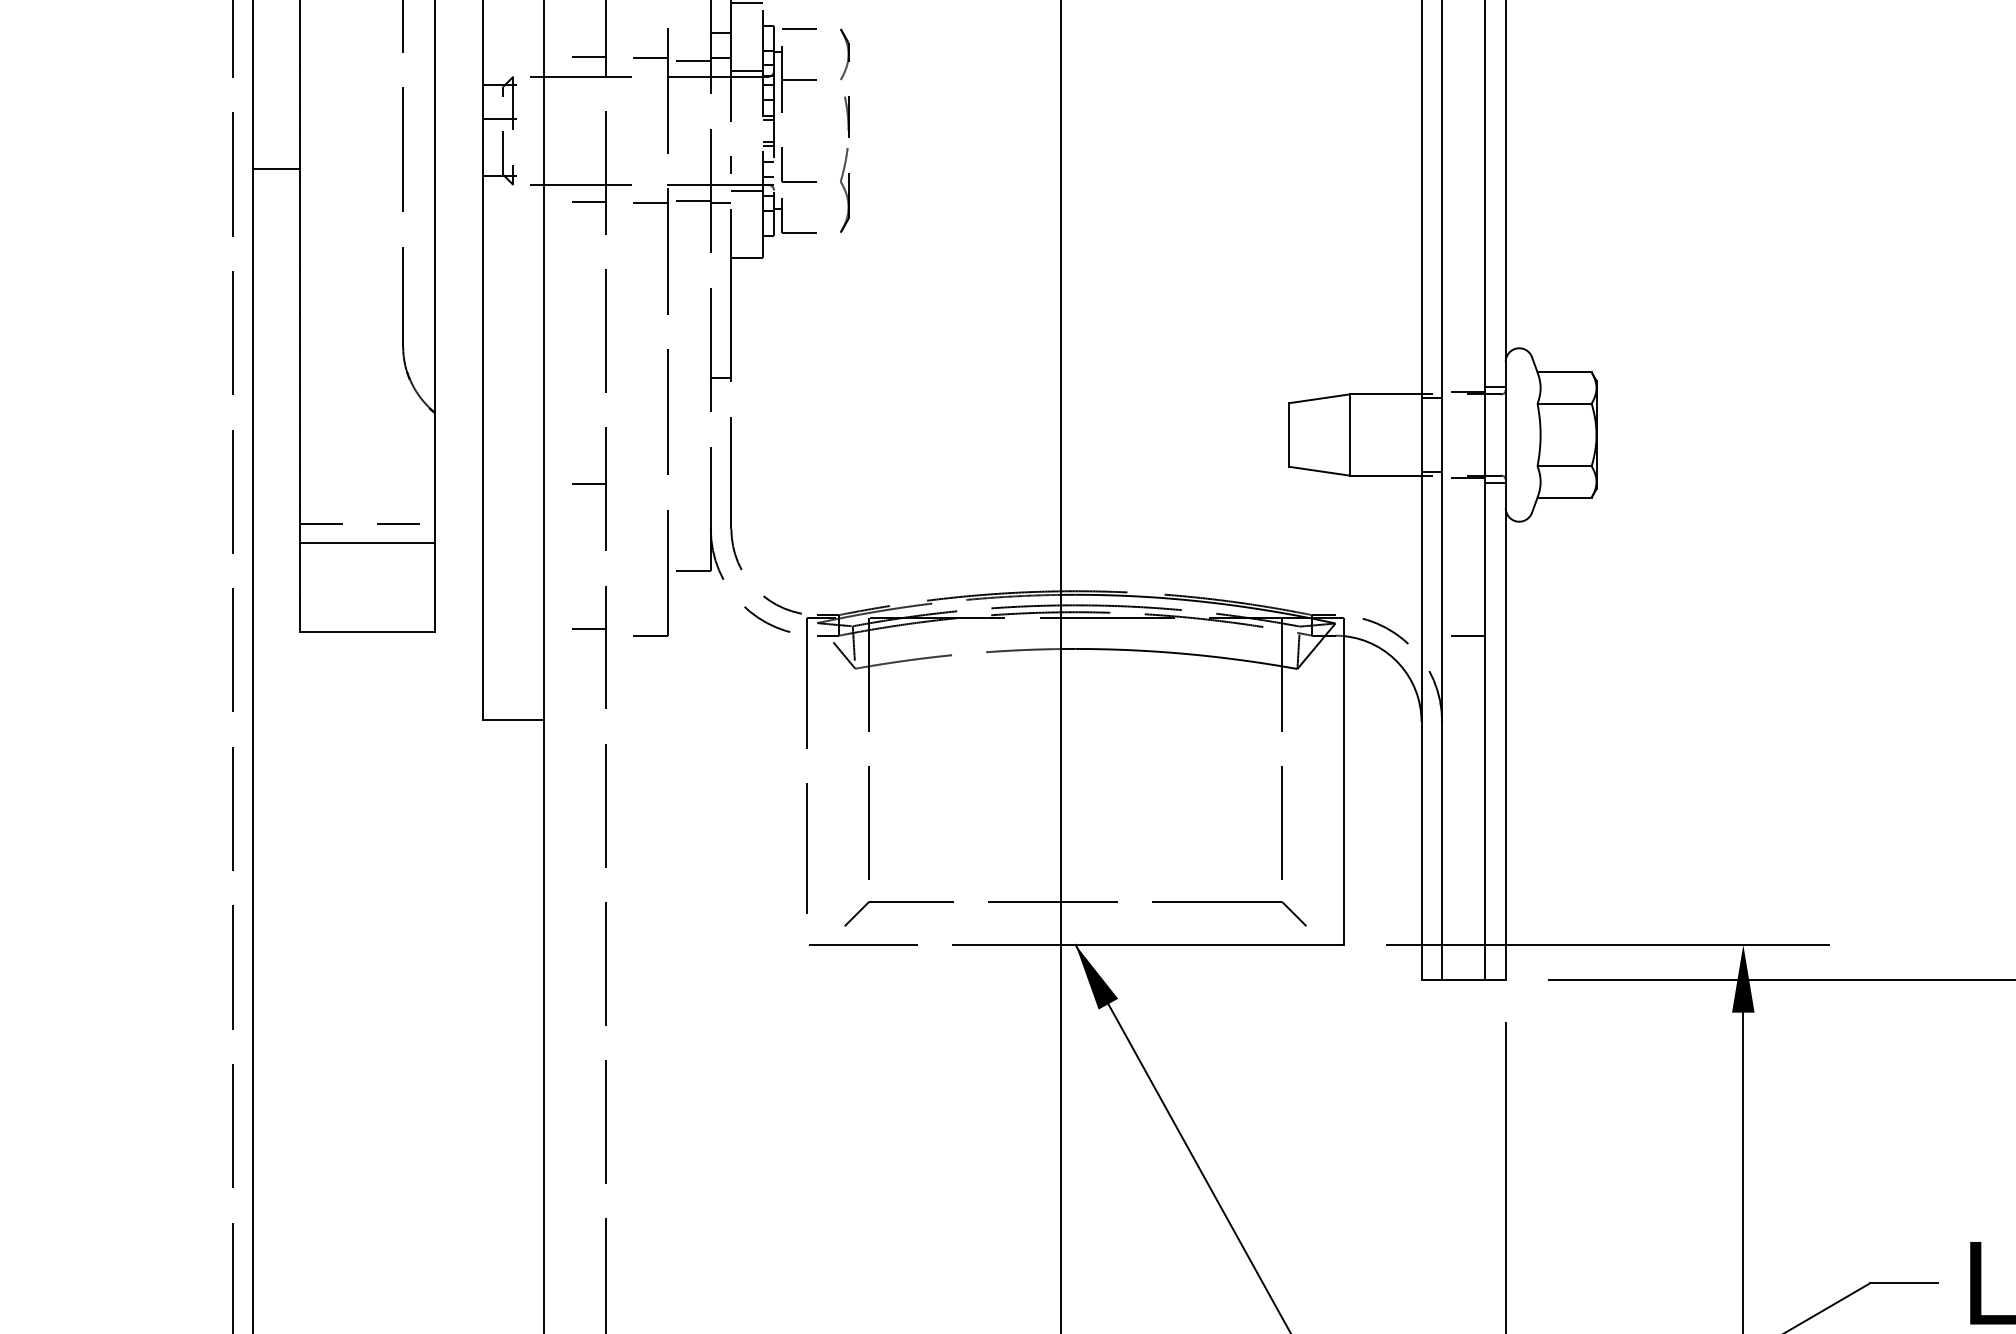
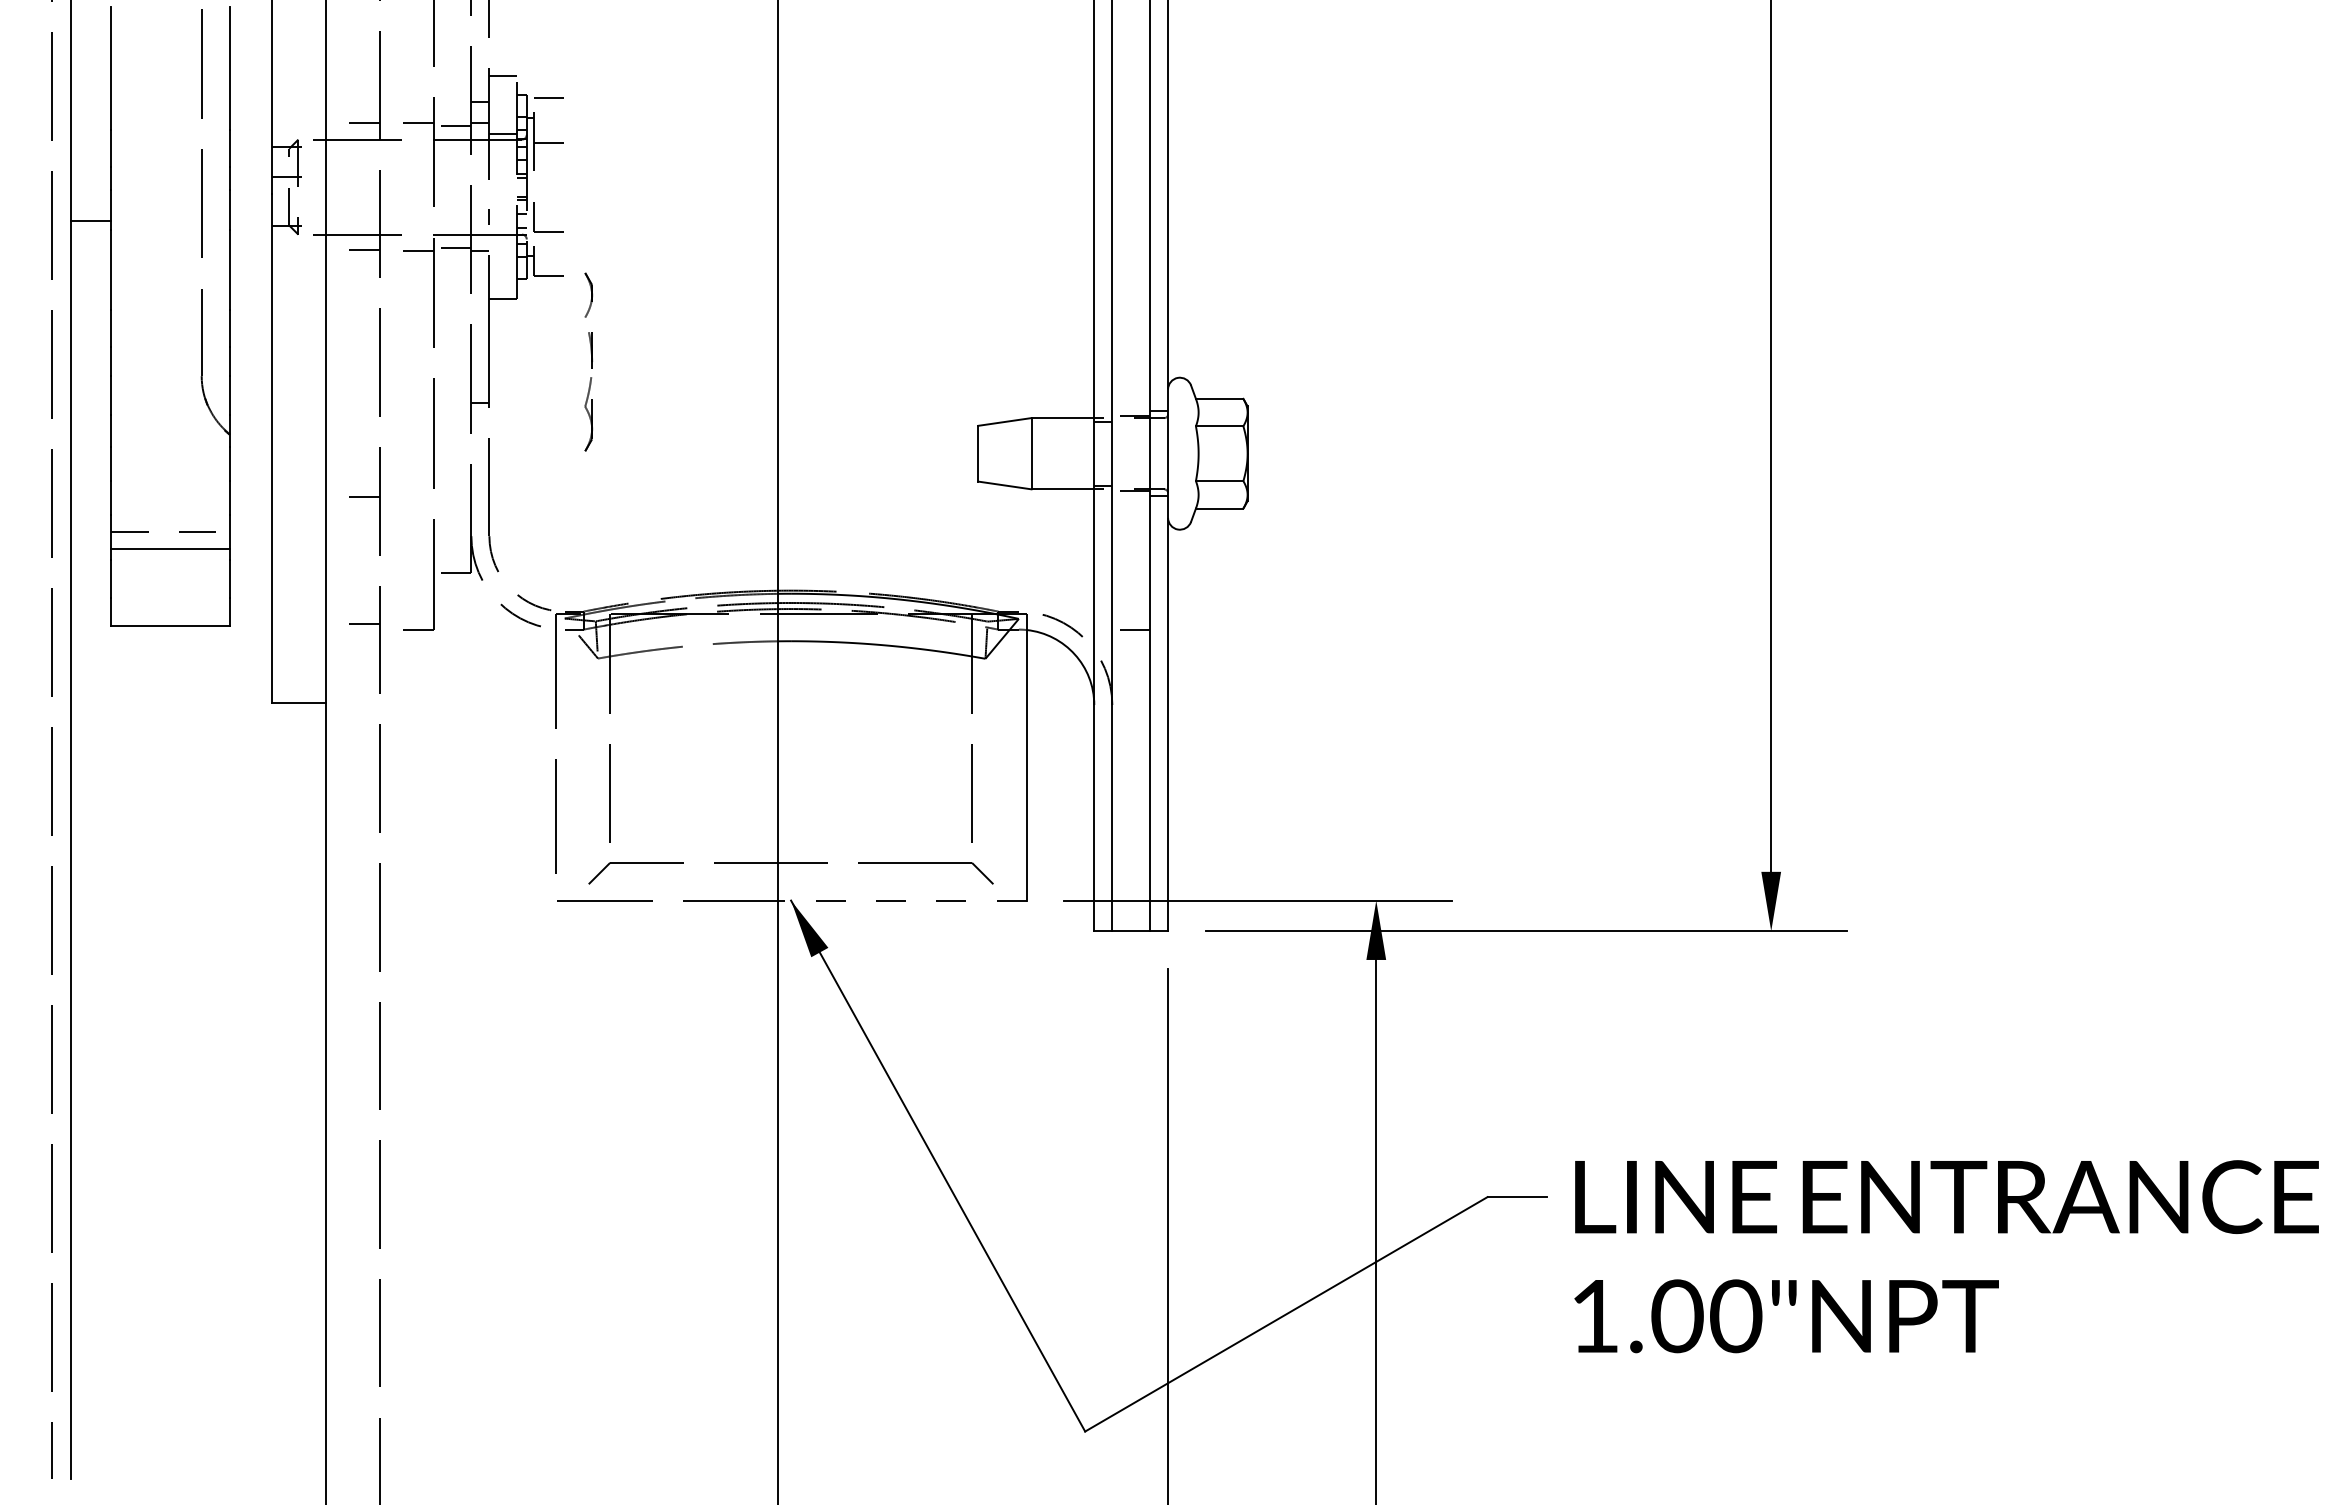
part: (844, 130) -> (588, 361), moved
line: (746, 190) -> (502, 239), removed
line: (1201, 944) -> (901, 900), solid -> dashed

